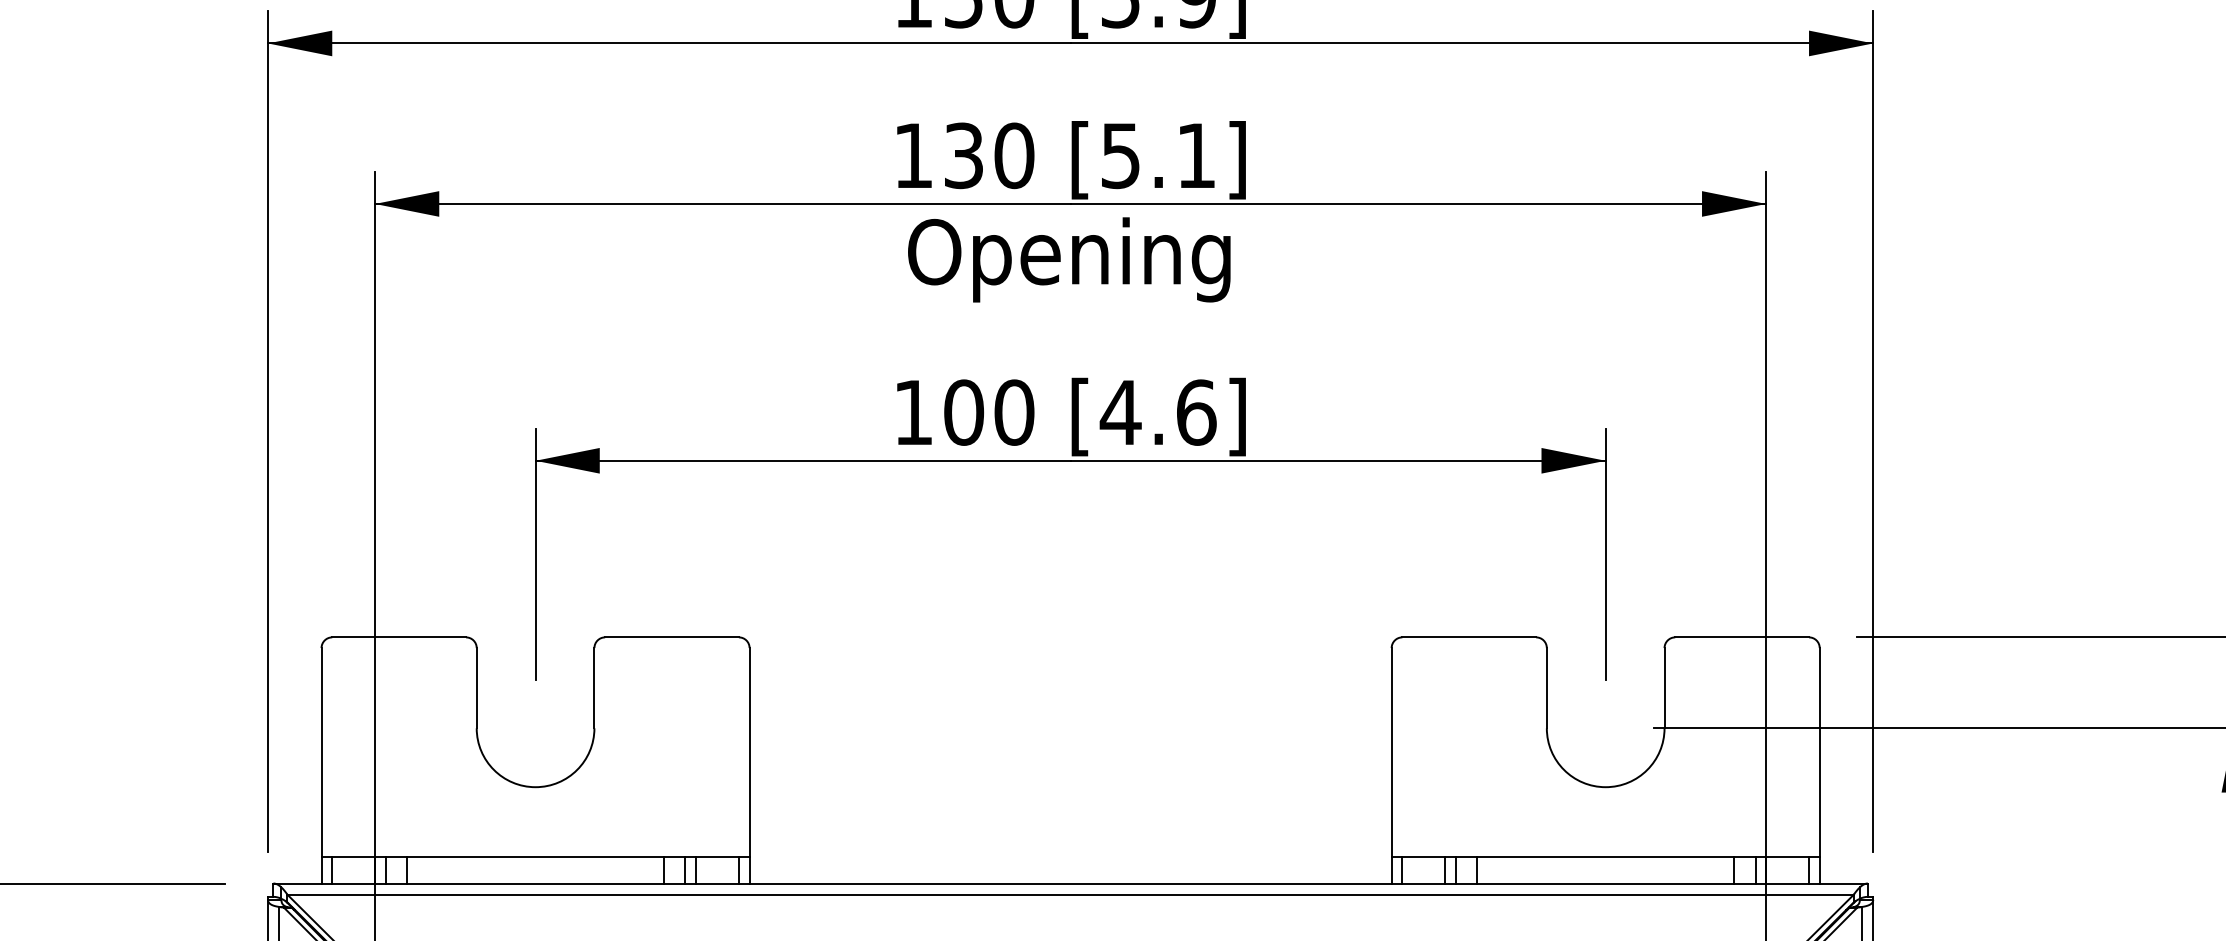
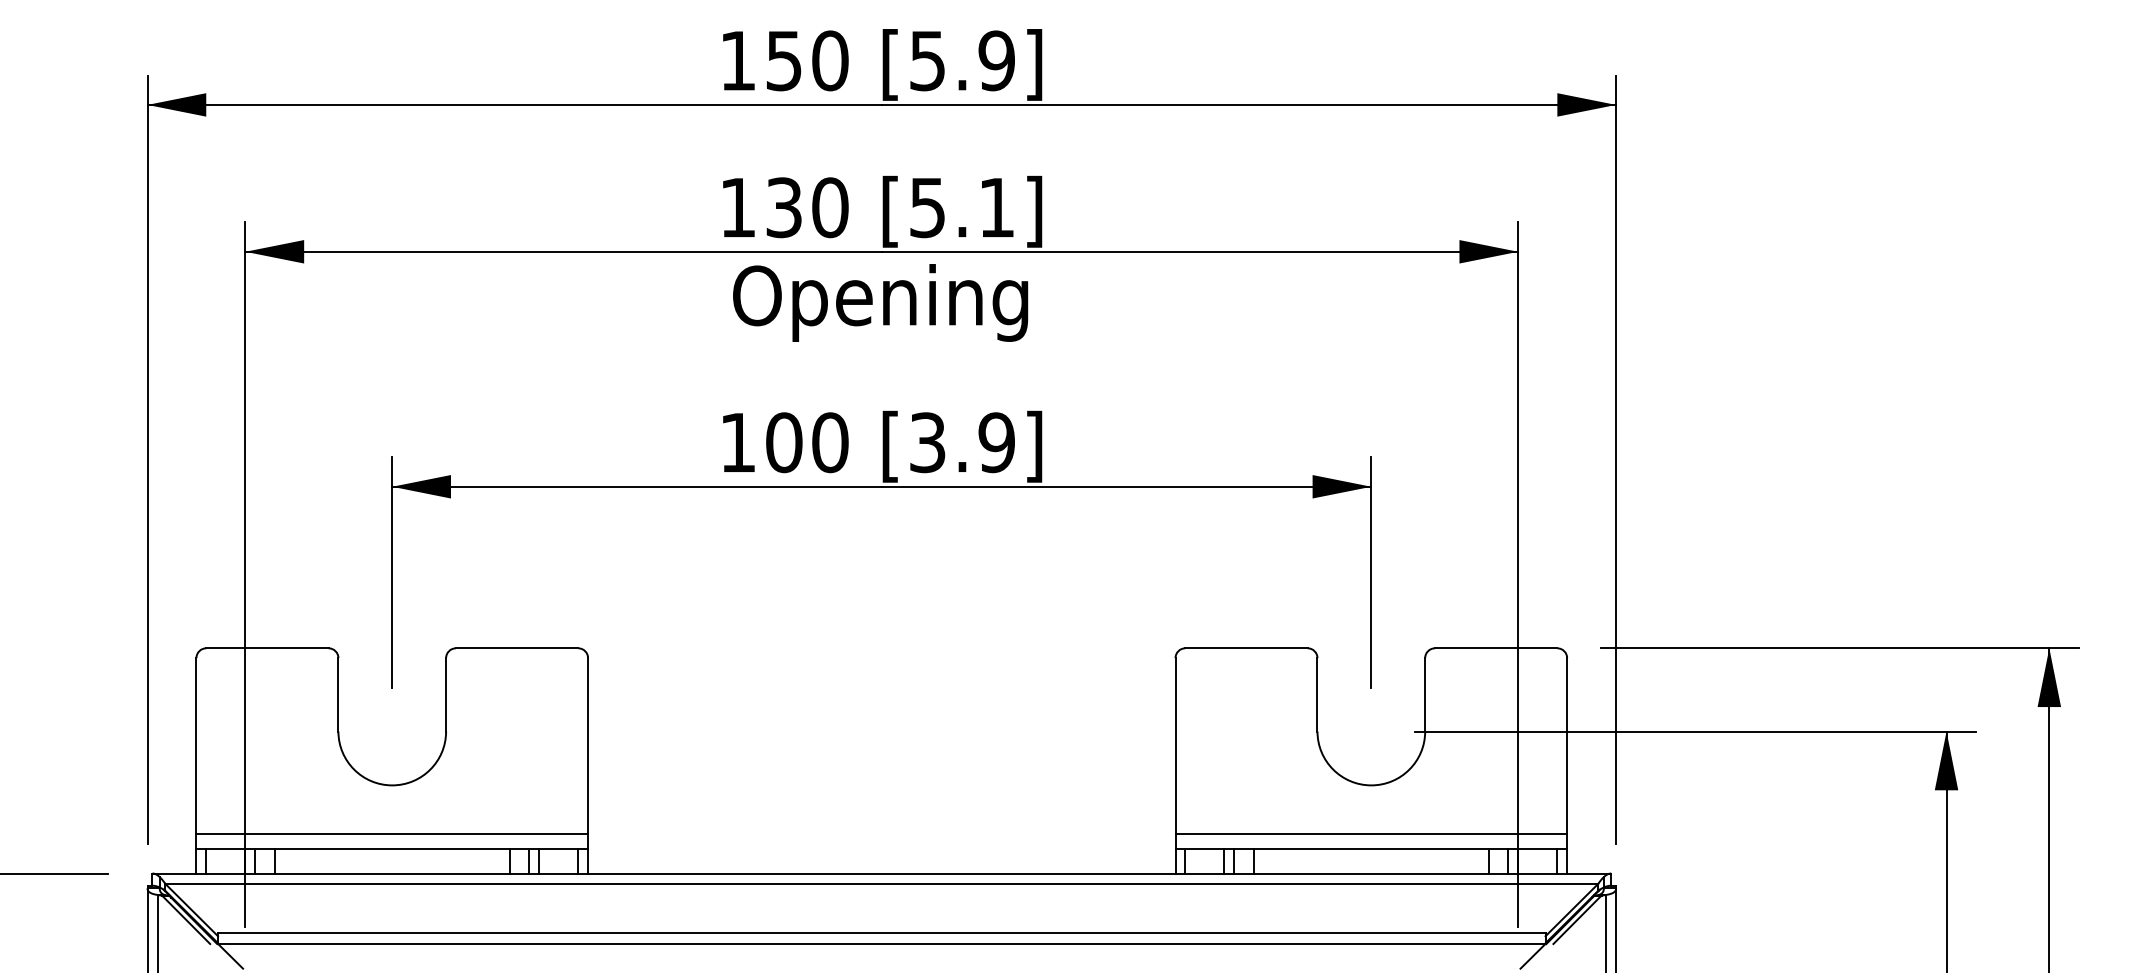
text: (1157, 412) -> (961, 442), [4.6] -> [3.9]
line: (535, 840) -> (392, 834), added
line: (1605, 840) -> (1371, 834), added

